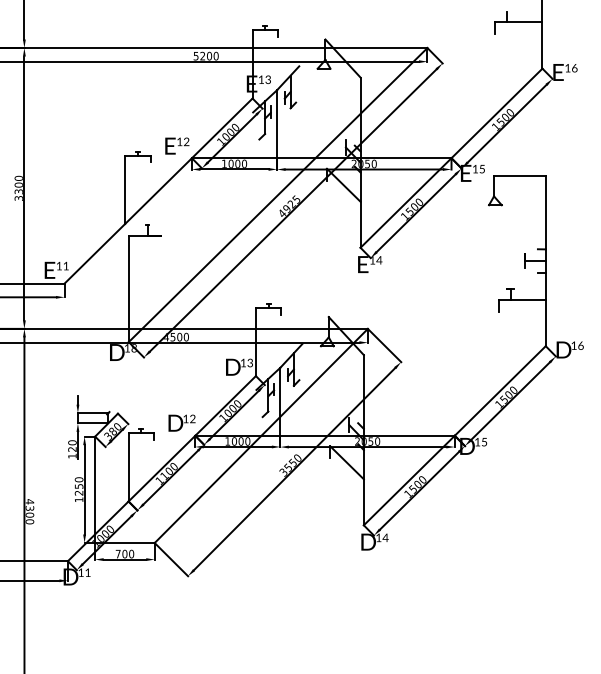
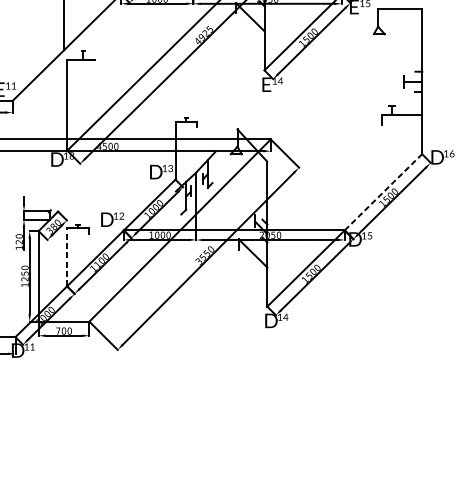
line: (500, 390) -> (383, 191), solid -> dashed
line: (128, 466) -> (67, 256), solid -> dashed

